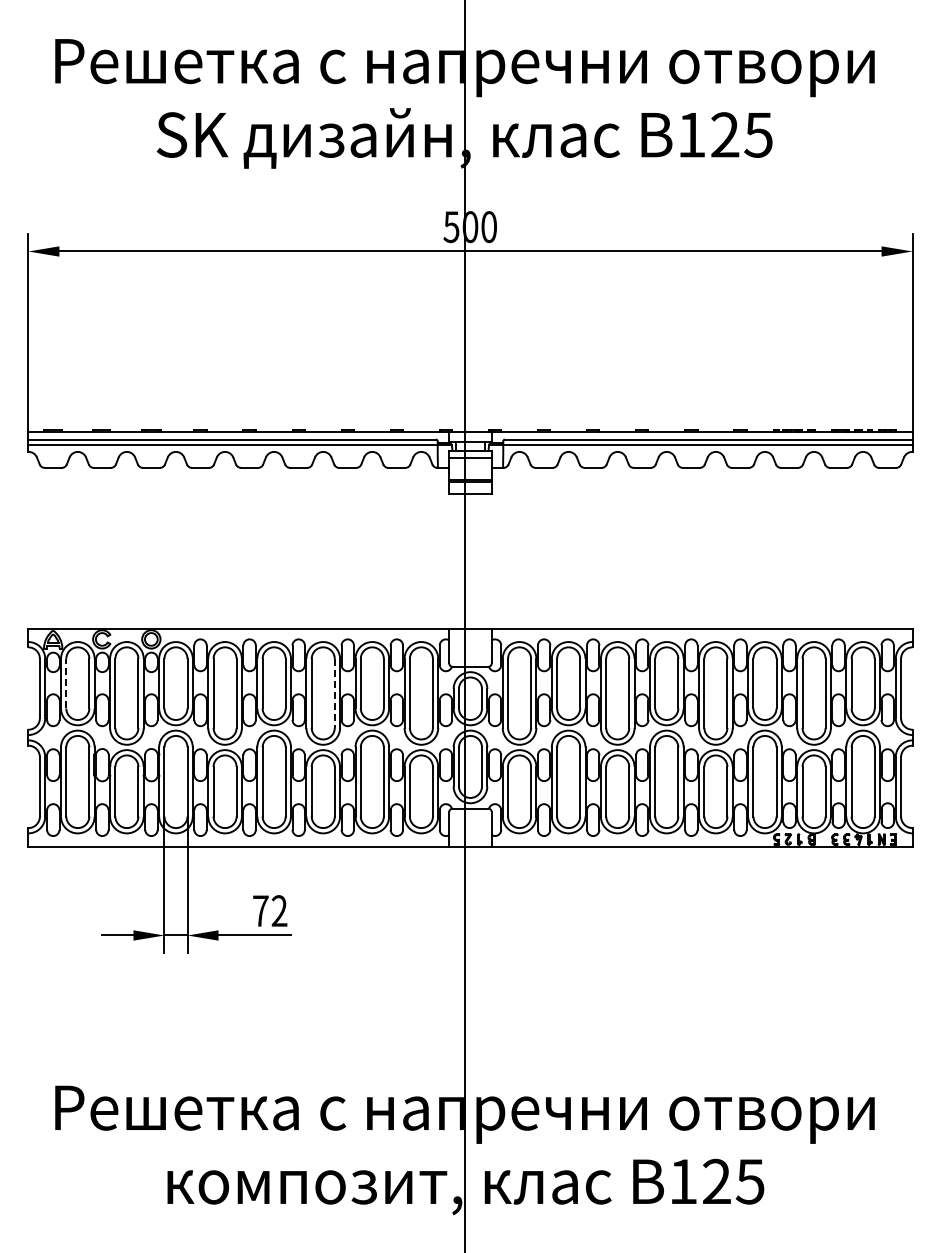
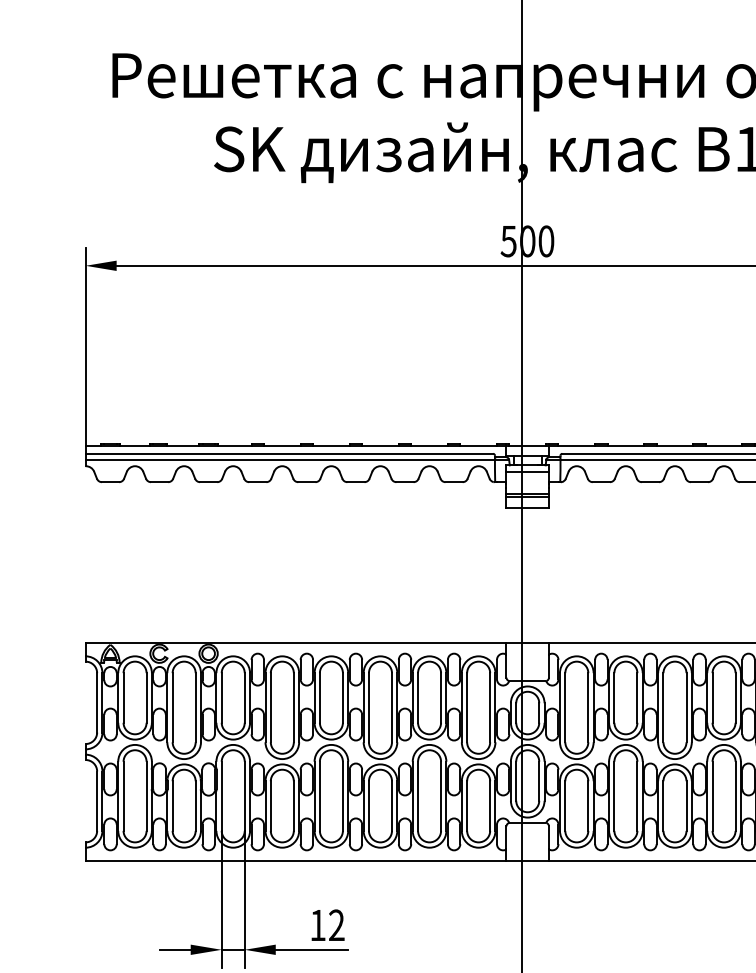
line: (66, 683) -> (123, 697), dashed -> solid
line: (334, 693) -> (391, 707), dashed -> solid
text: (260, 910) -> (317, 924), 72 -> 12

